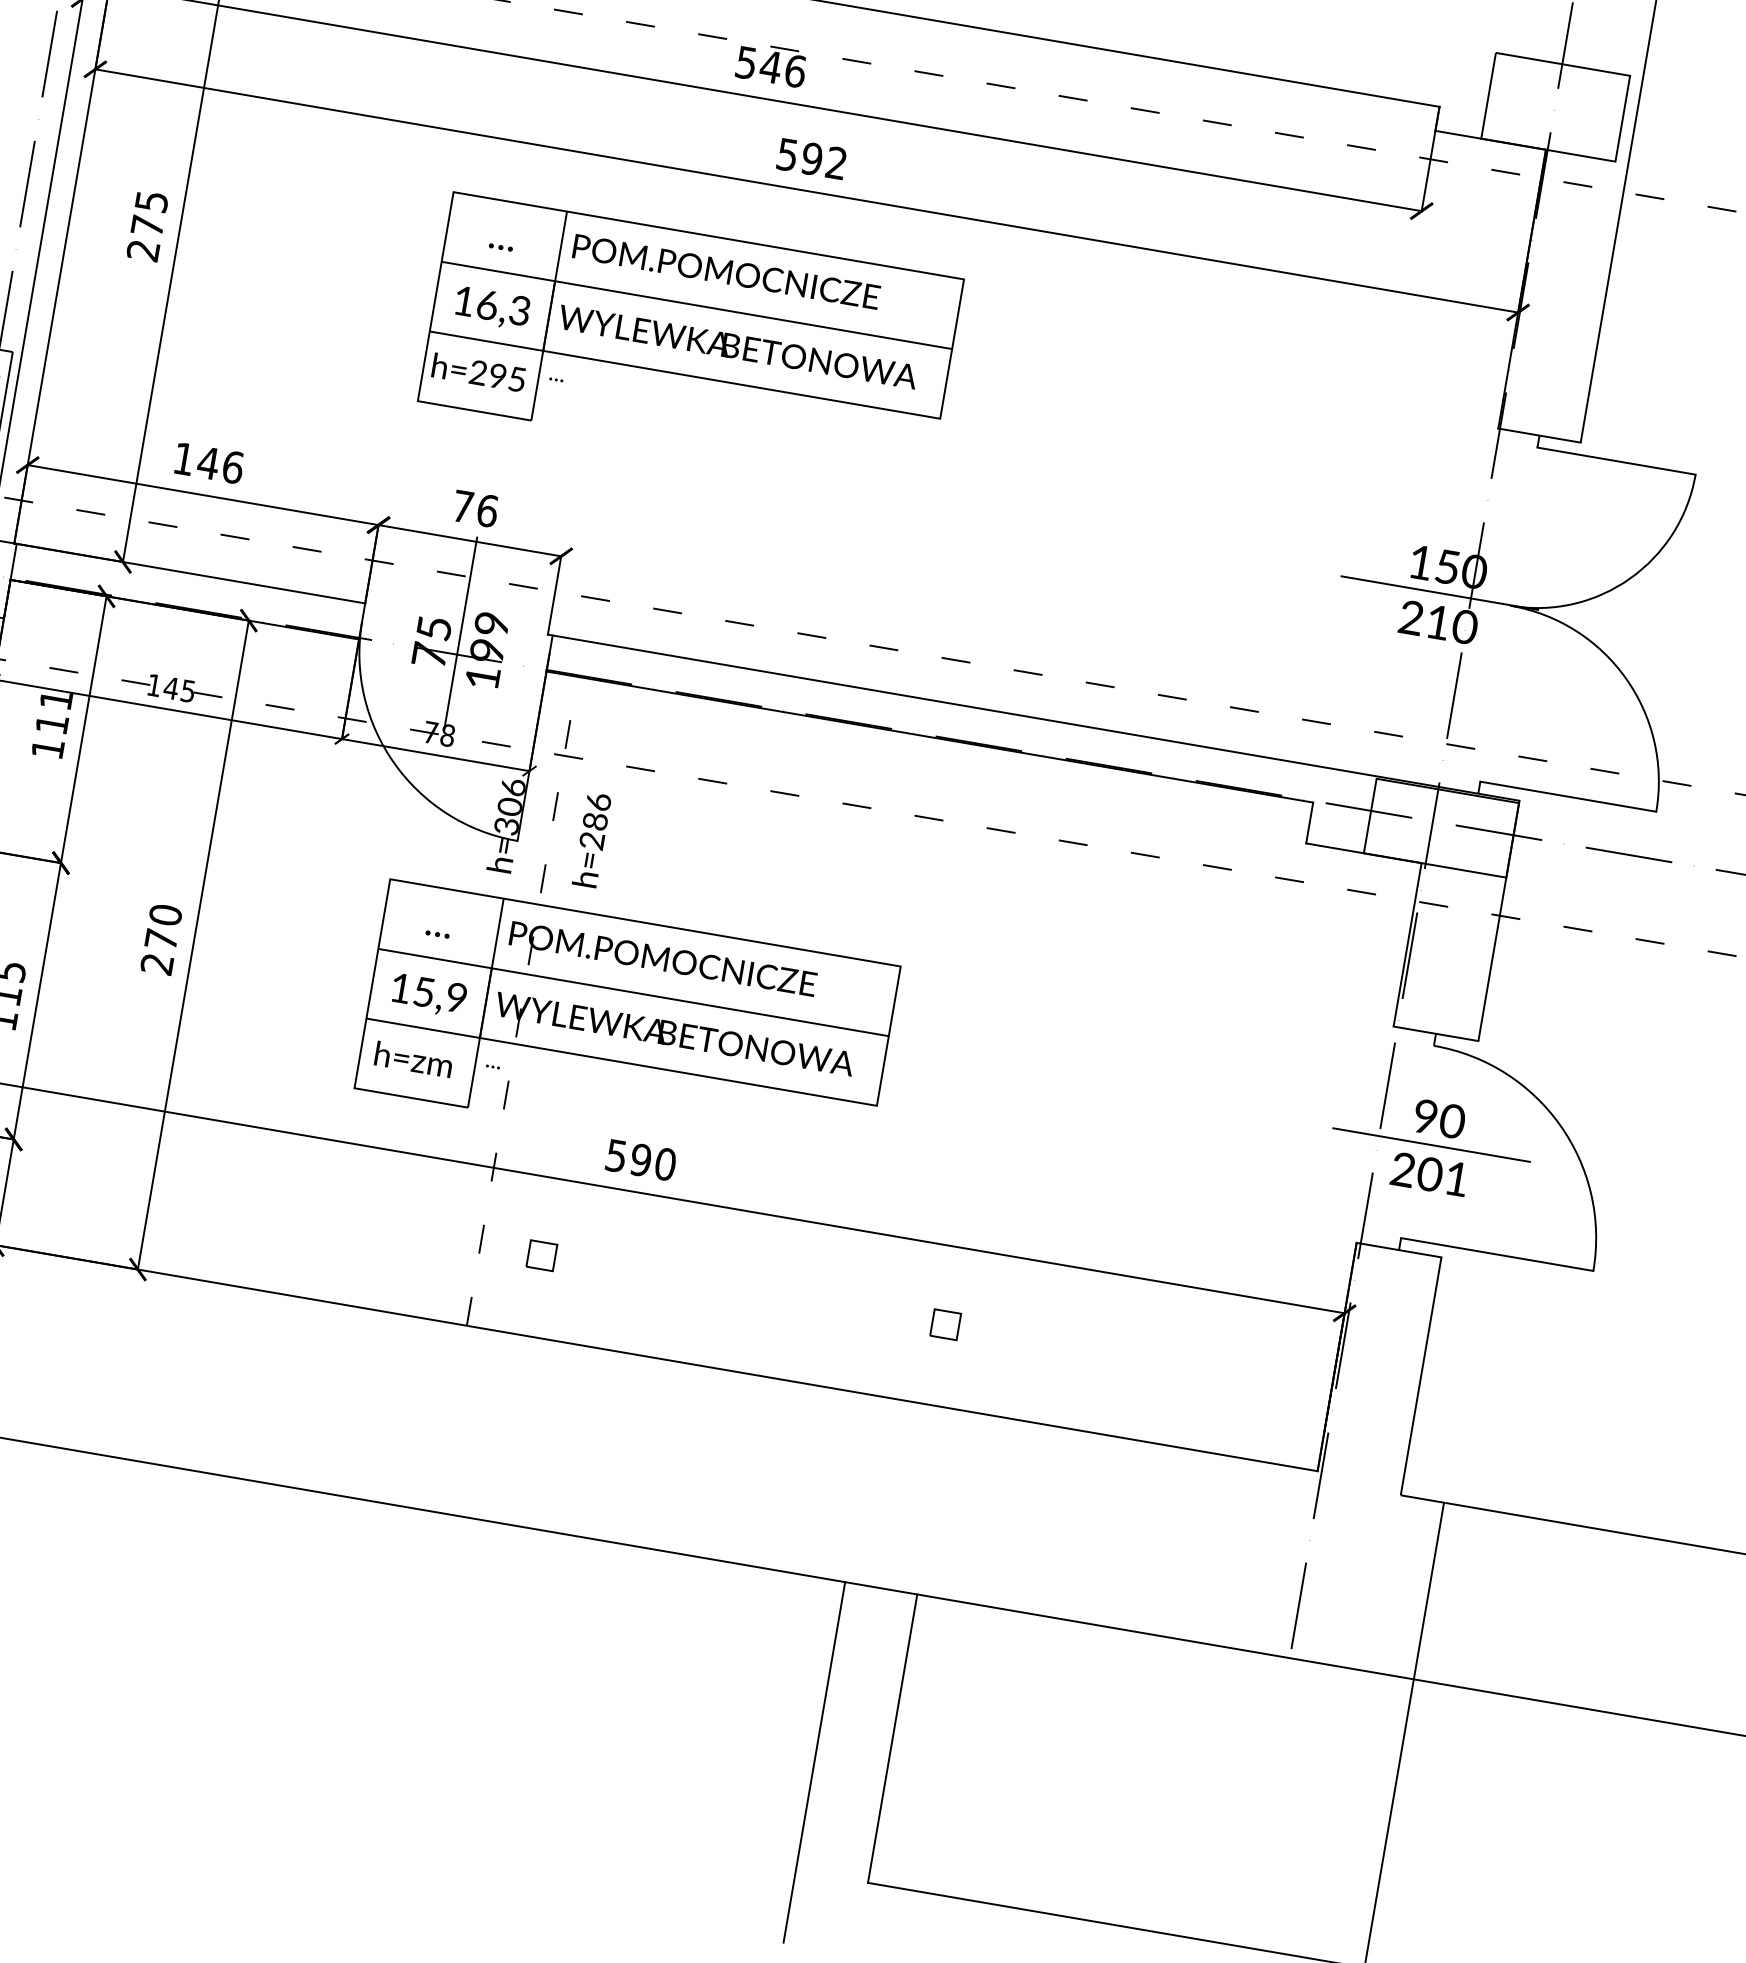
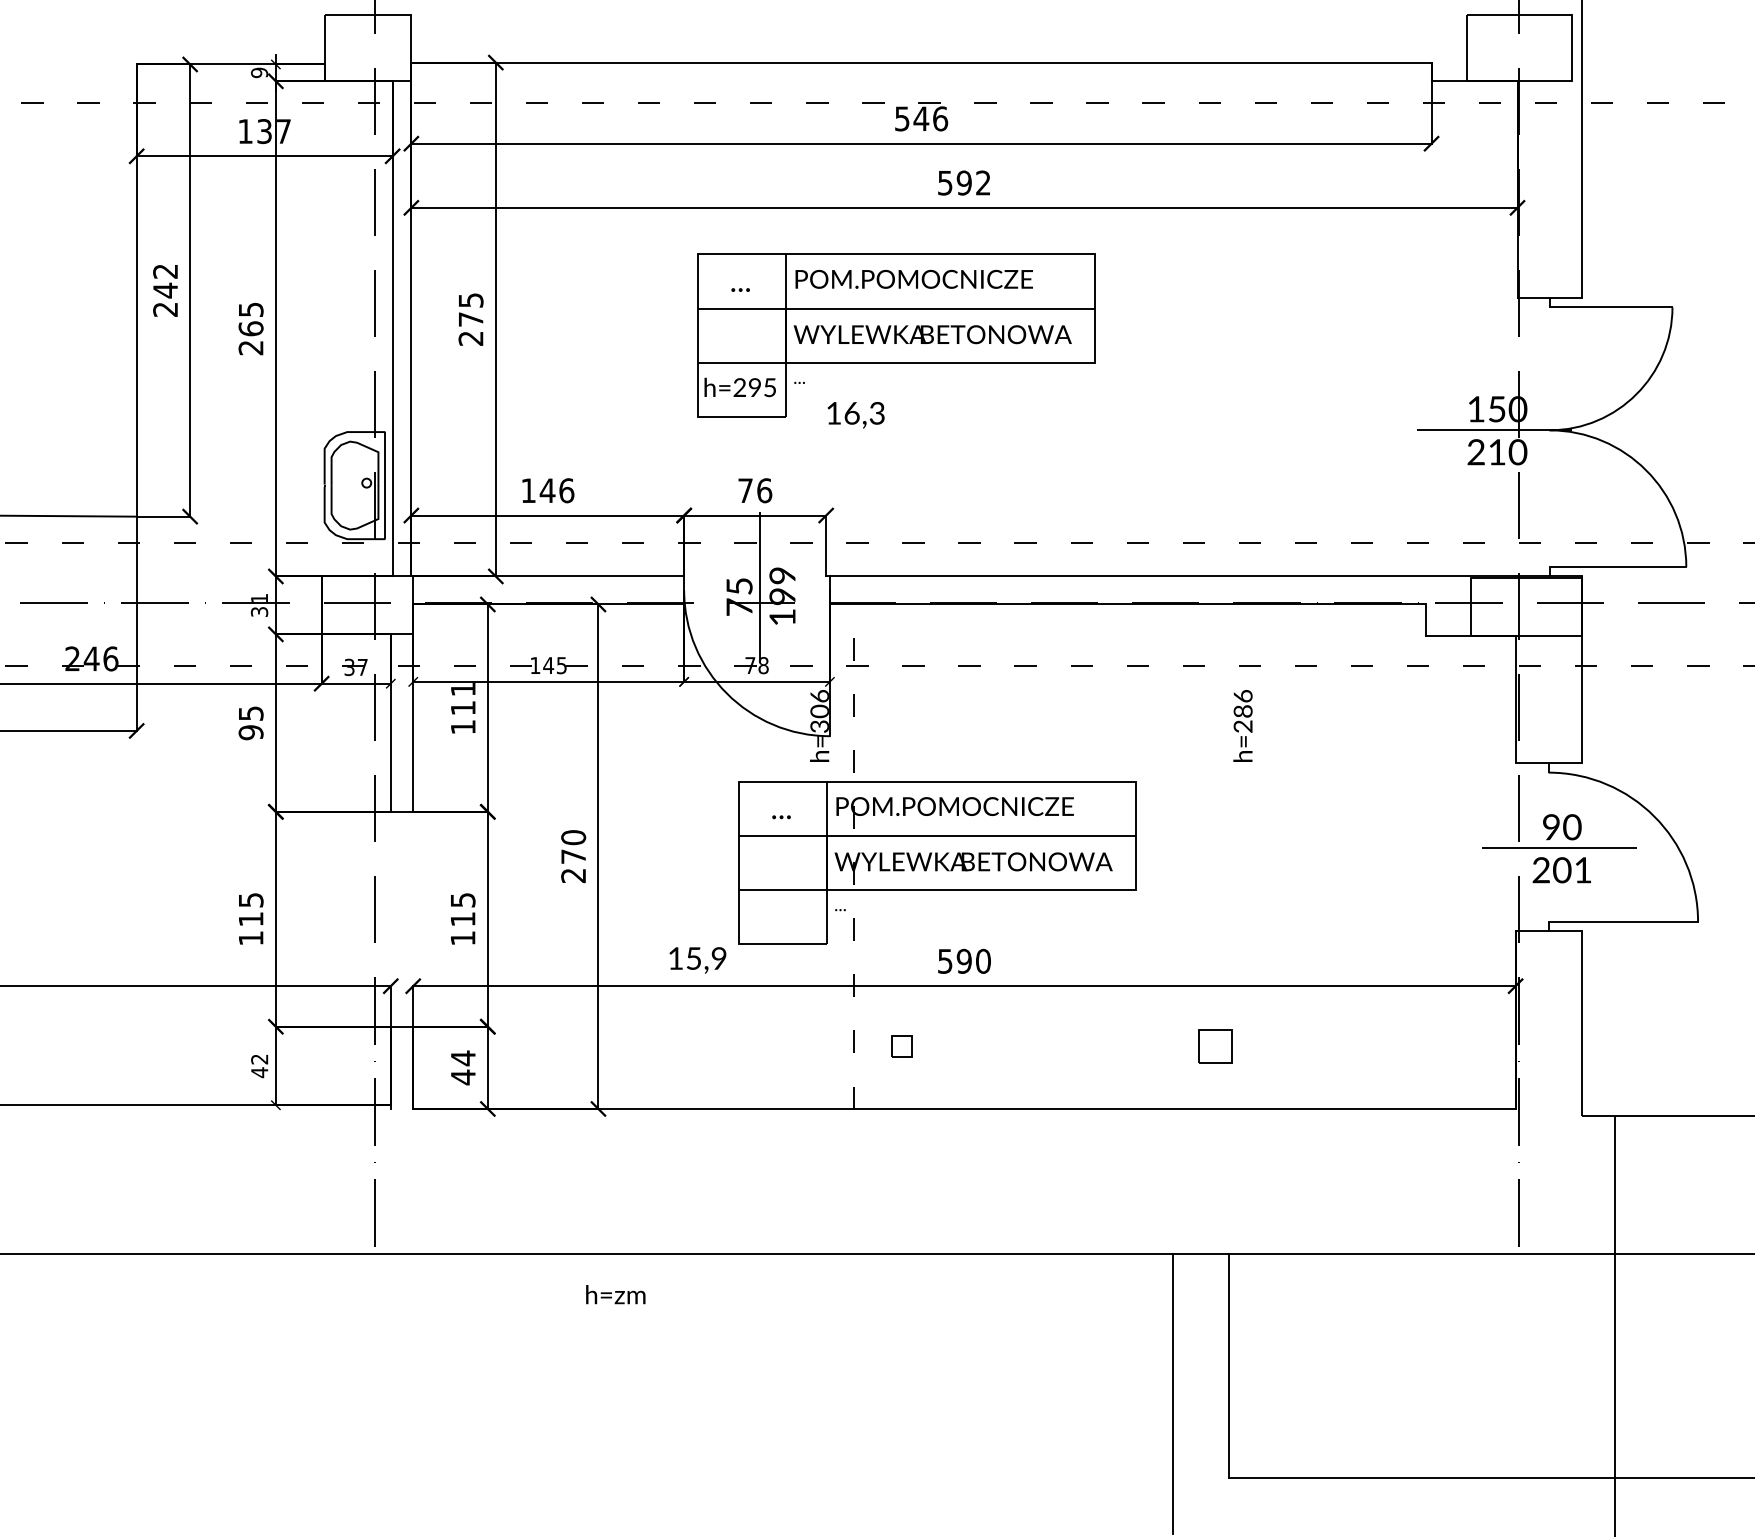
text: (491, 308) -> (855, 415), moved
text: (591, 839) -> (1242, 725), moved
text: (428, 995) -> (697, 960), moved
text: (413, 1059) -> (615, 1294), moved
part: (945, 1324) -> (1215, 1046), size x1.6

